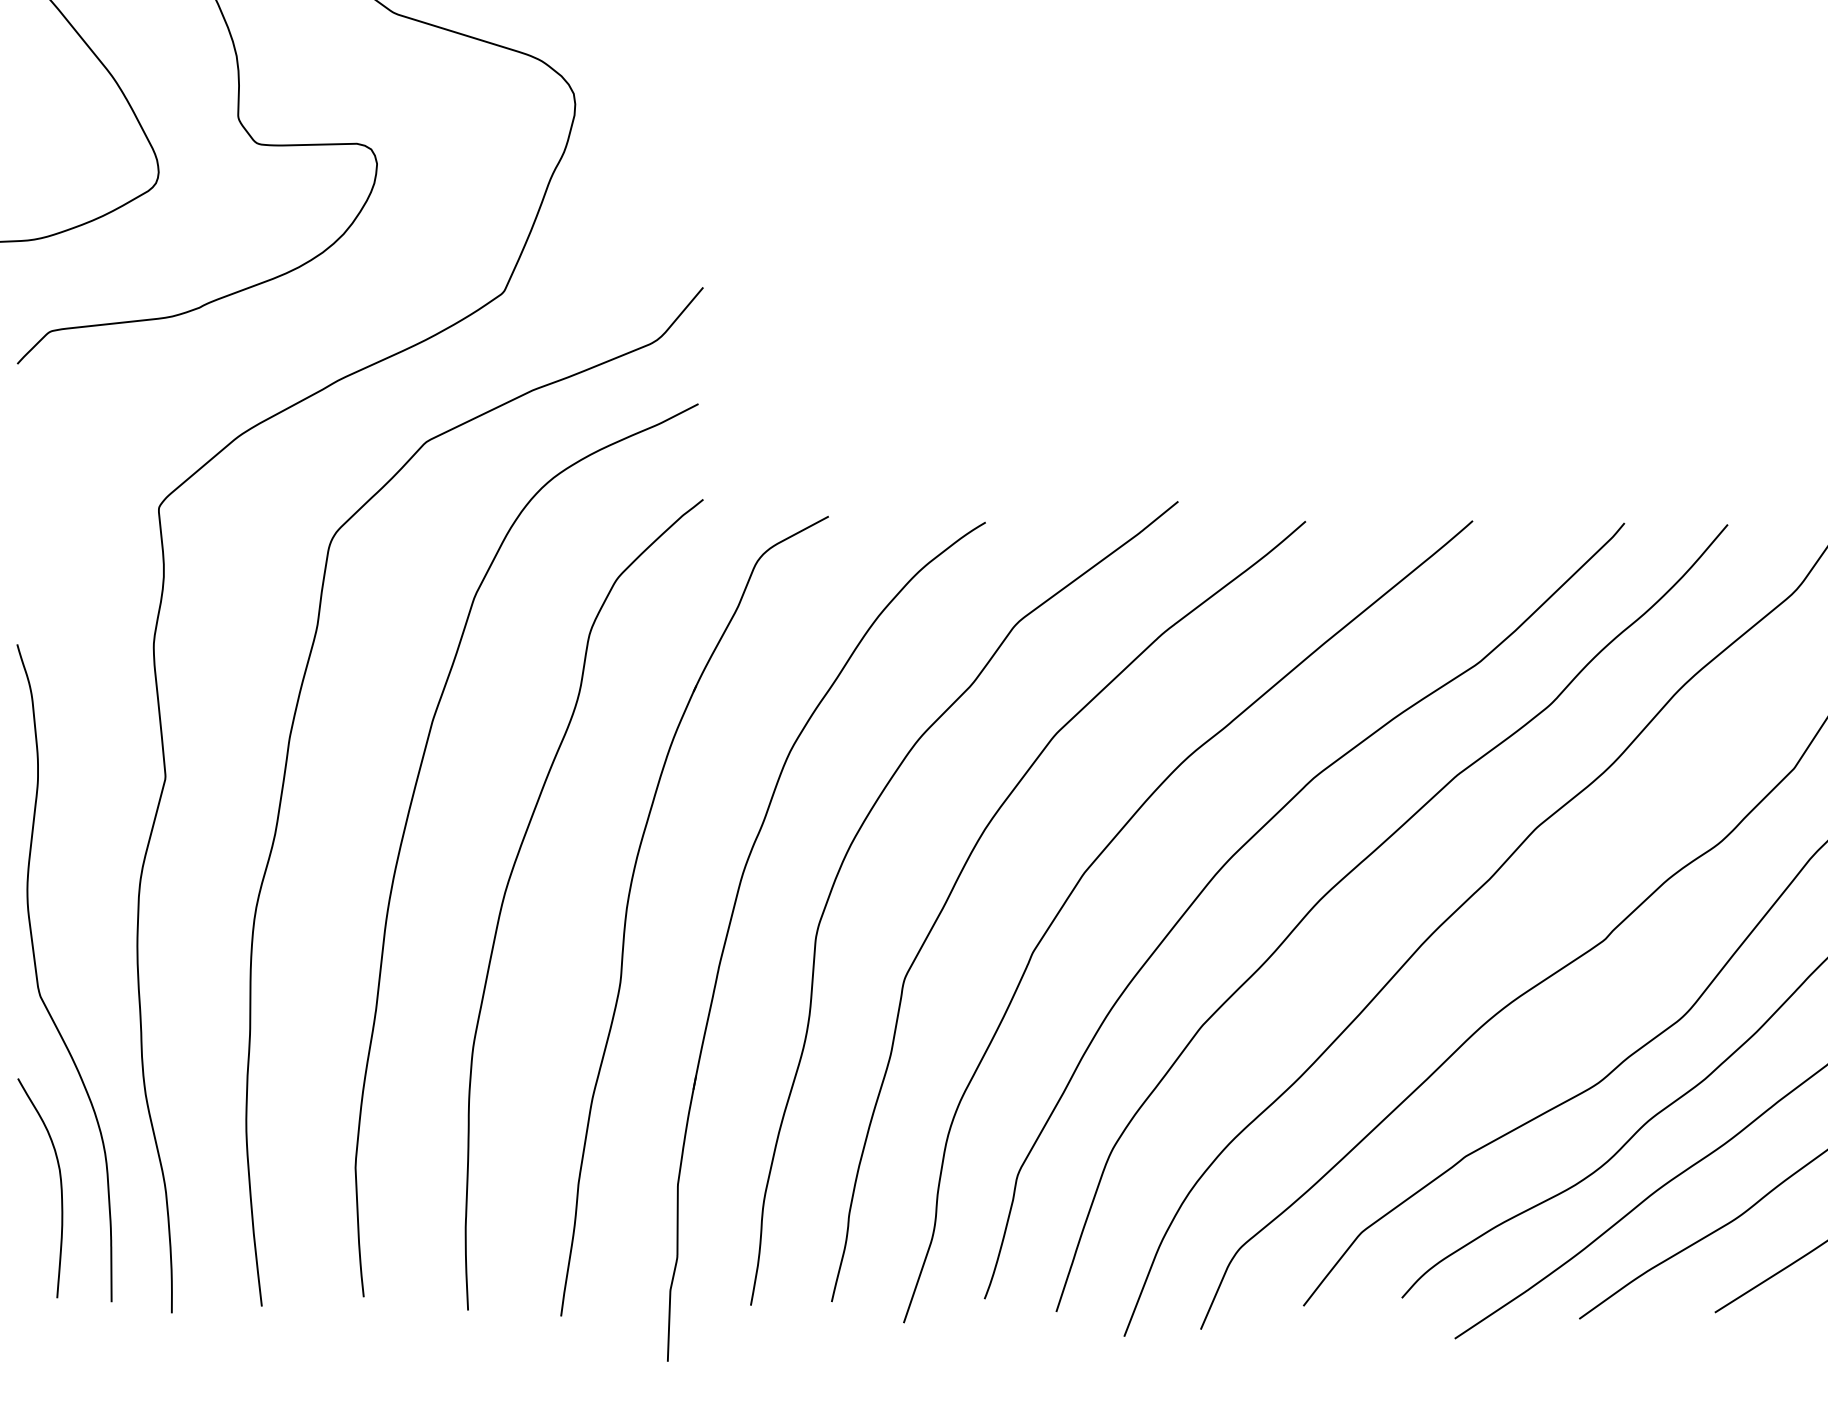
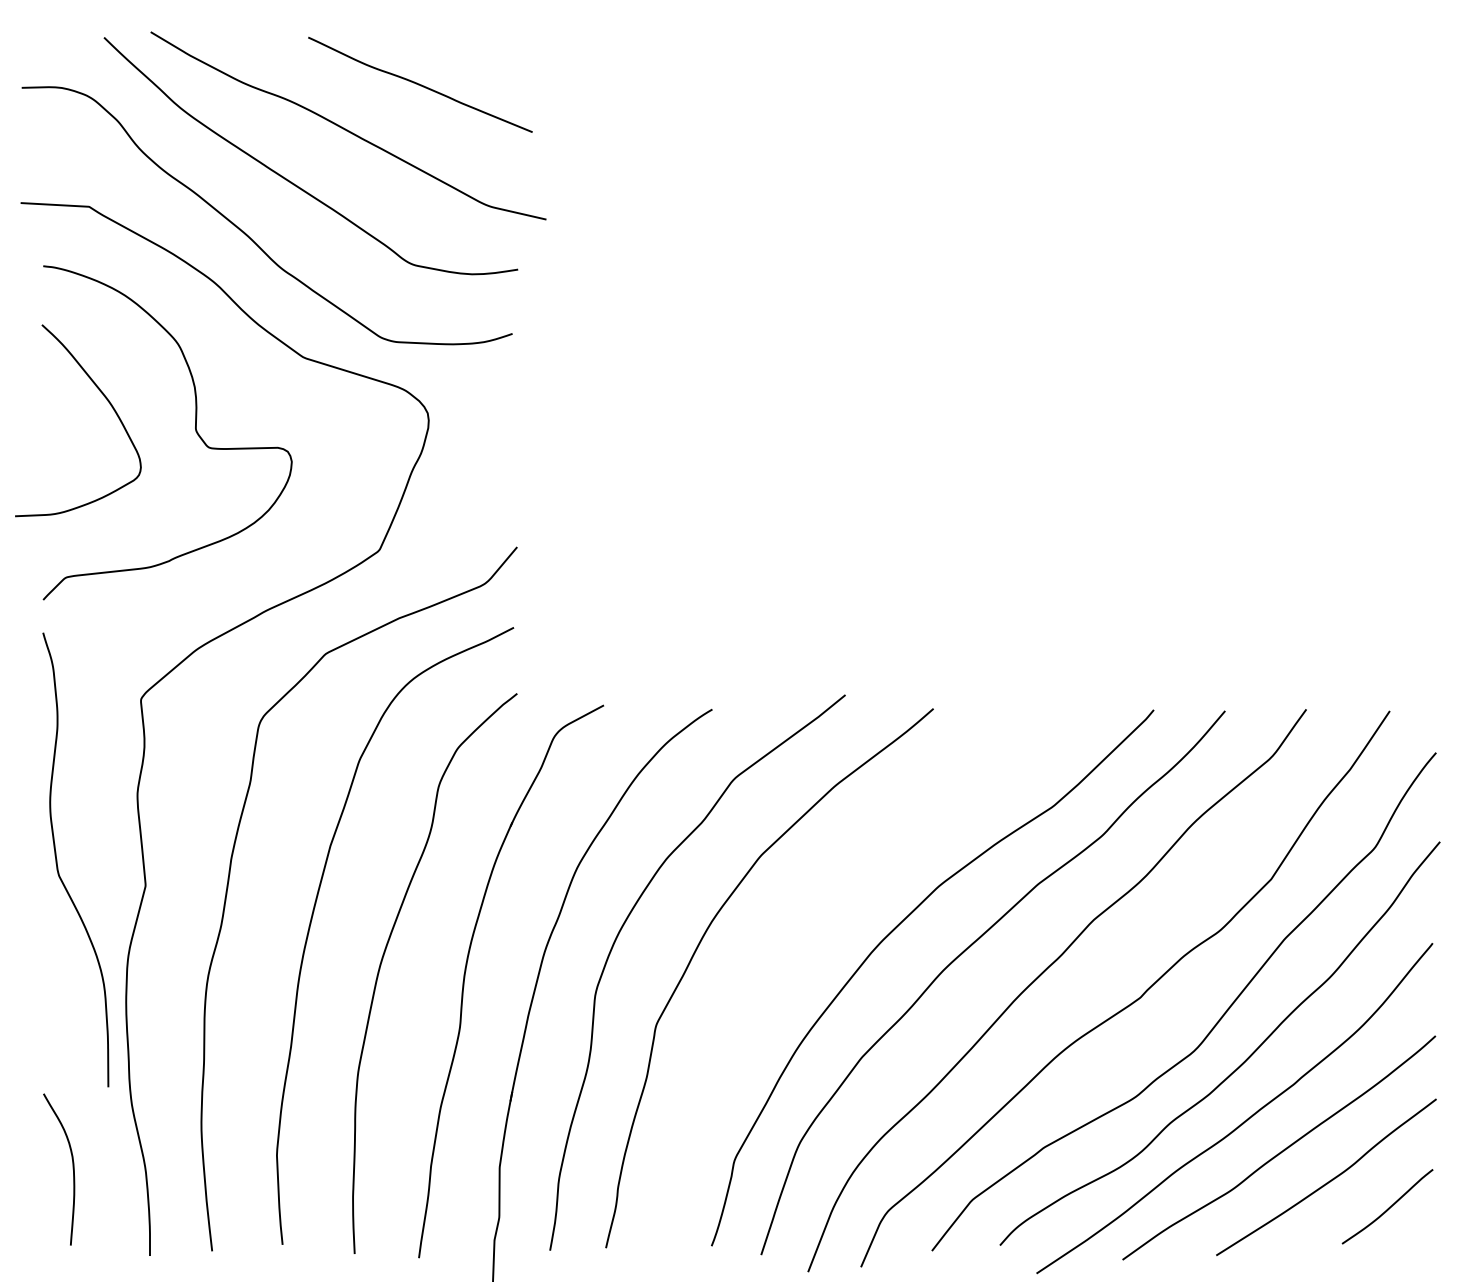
curve: (1103, 853) -> (793, 938), removed
curve: (37, 972) -> (57, 859), moved

